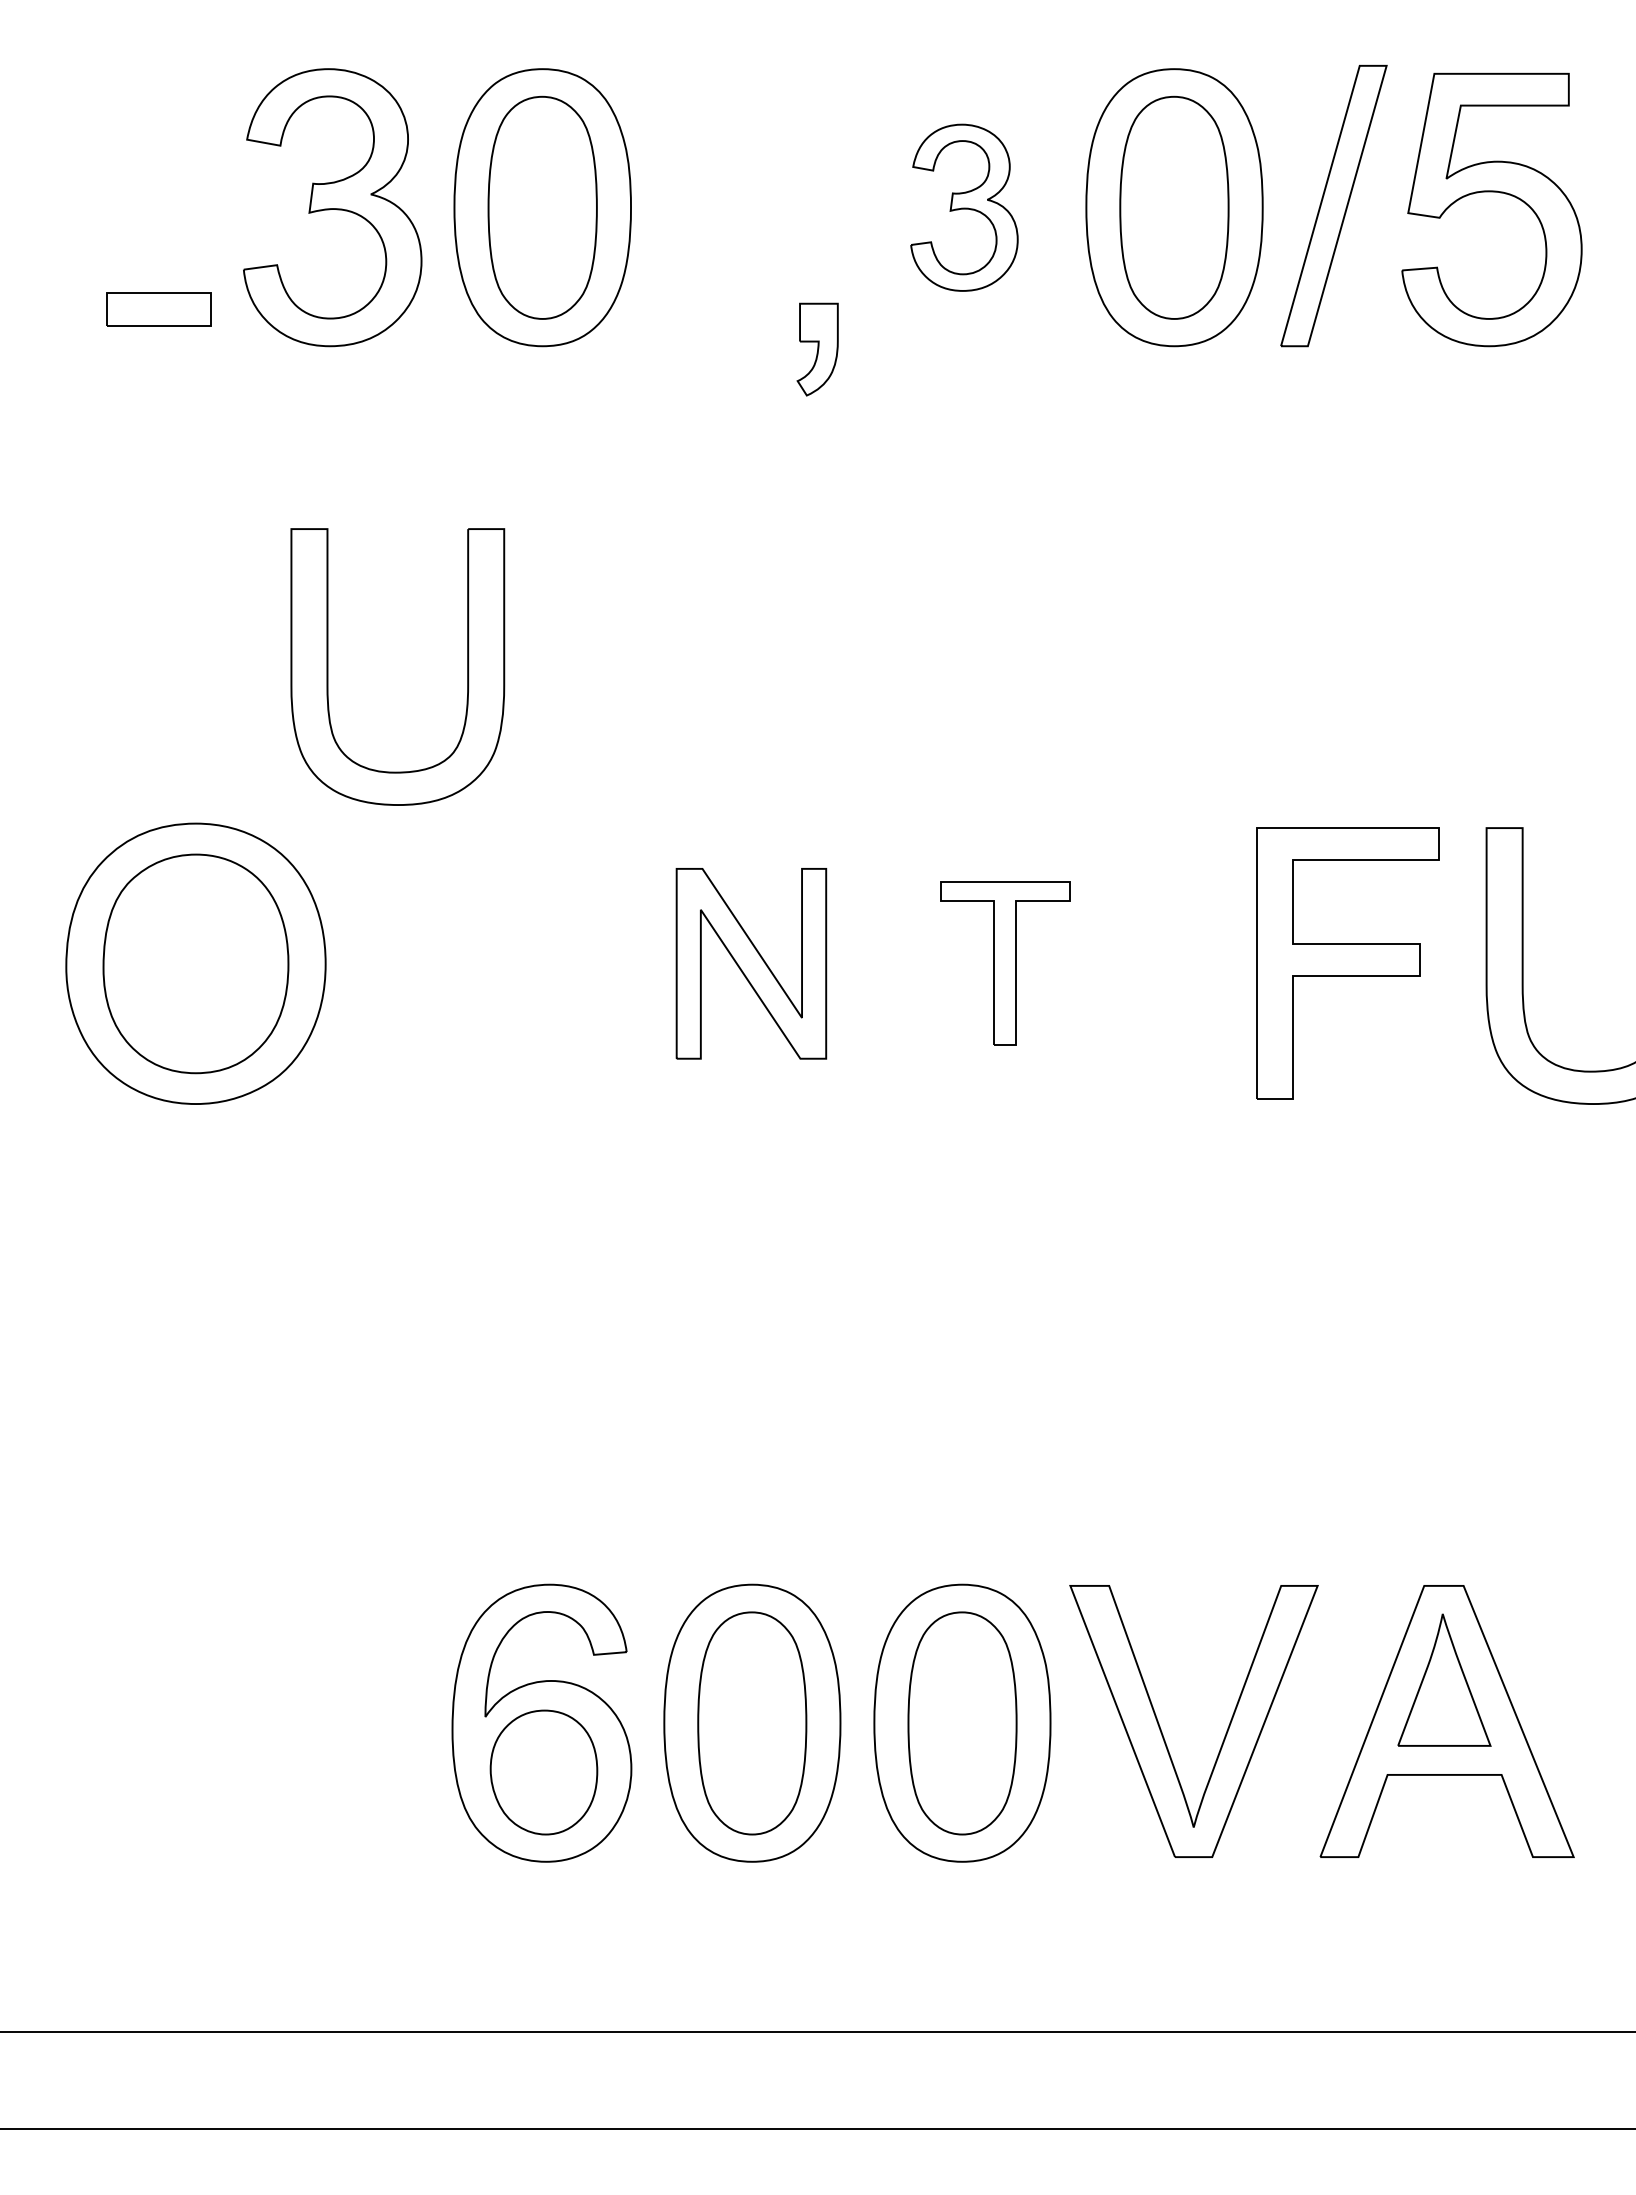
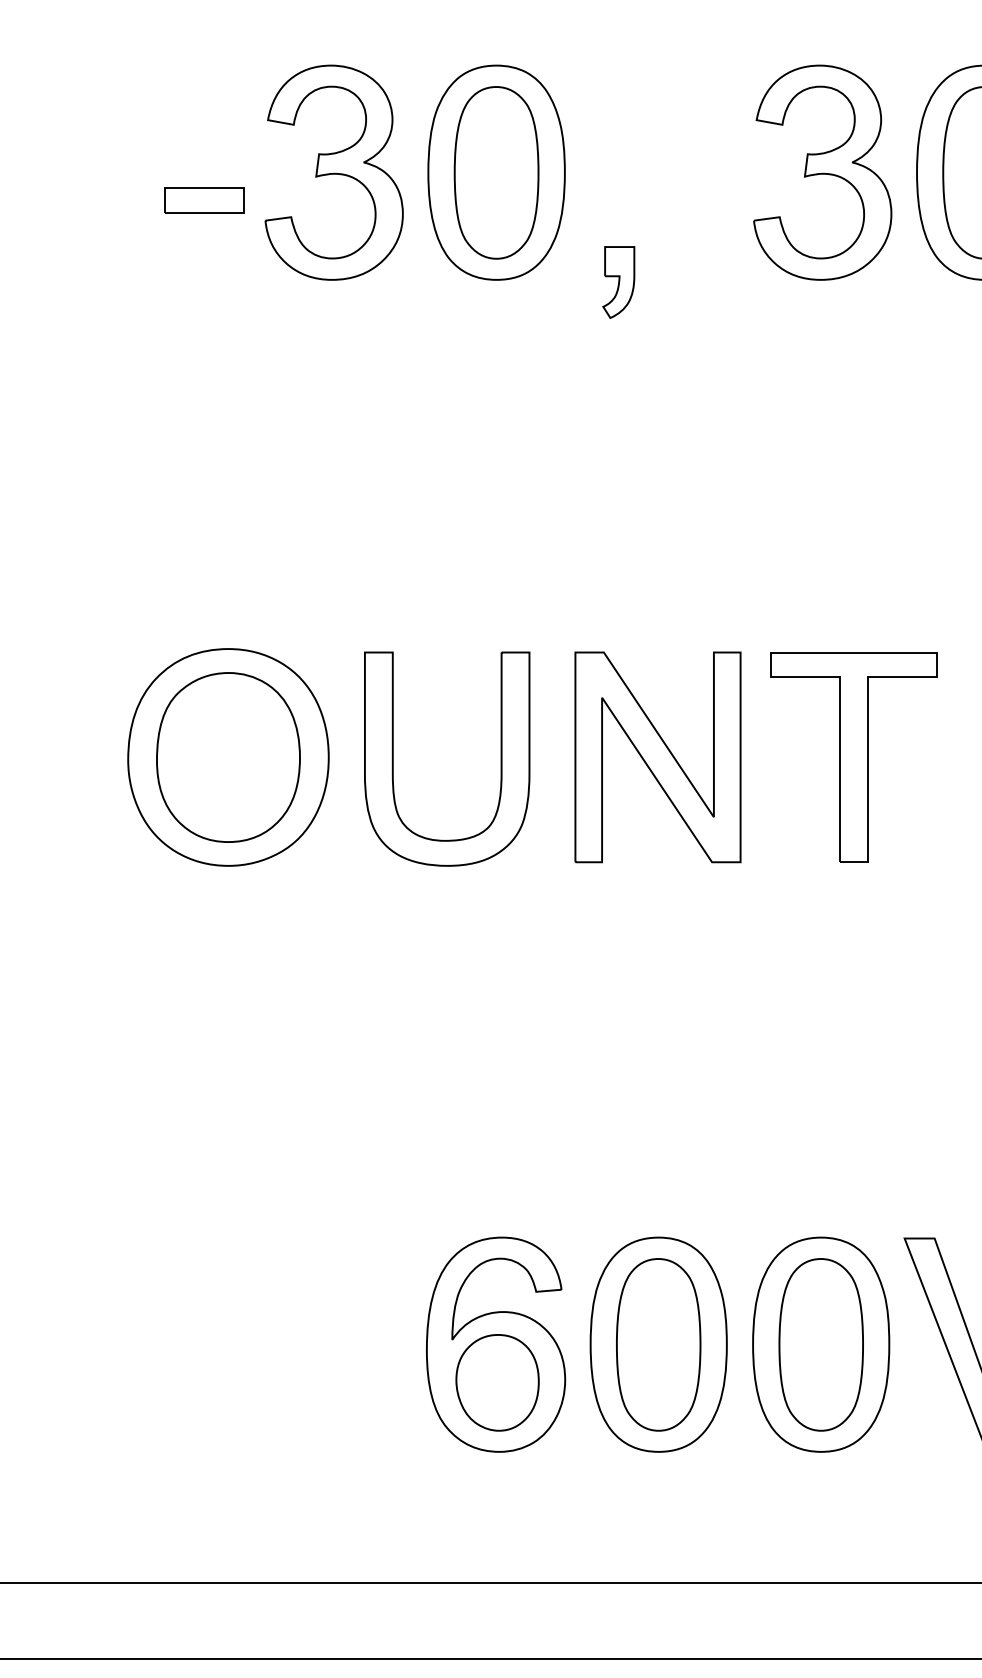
part: (964, 207) -> (822, 172), size x1.67
part: (158, 309) -> (204, 200), moved
part: (817, 349) -> (618, 282), moved
part: (328, 666) -> (393, 758), moved
part: (751, 963) -> (658, 757), size x1.43
part: (1004, 963) -> (853, 757), size x1.67

